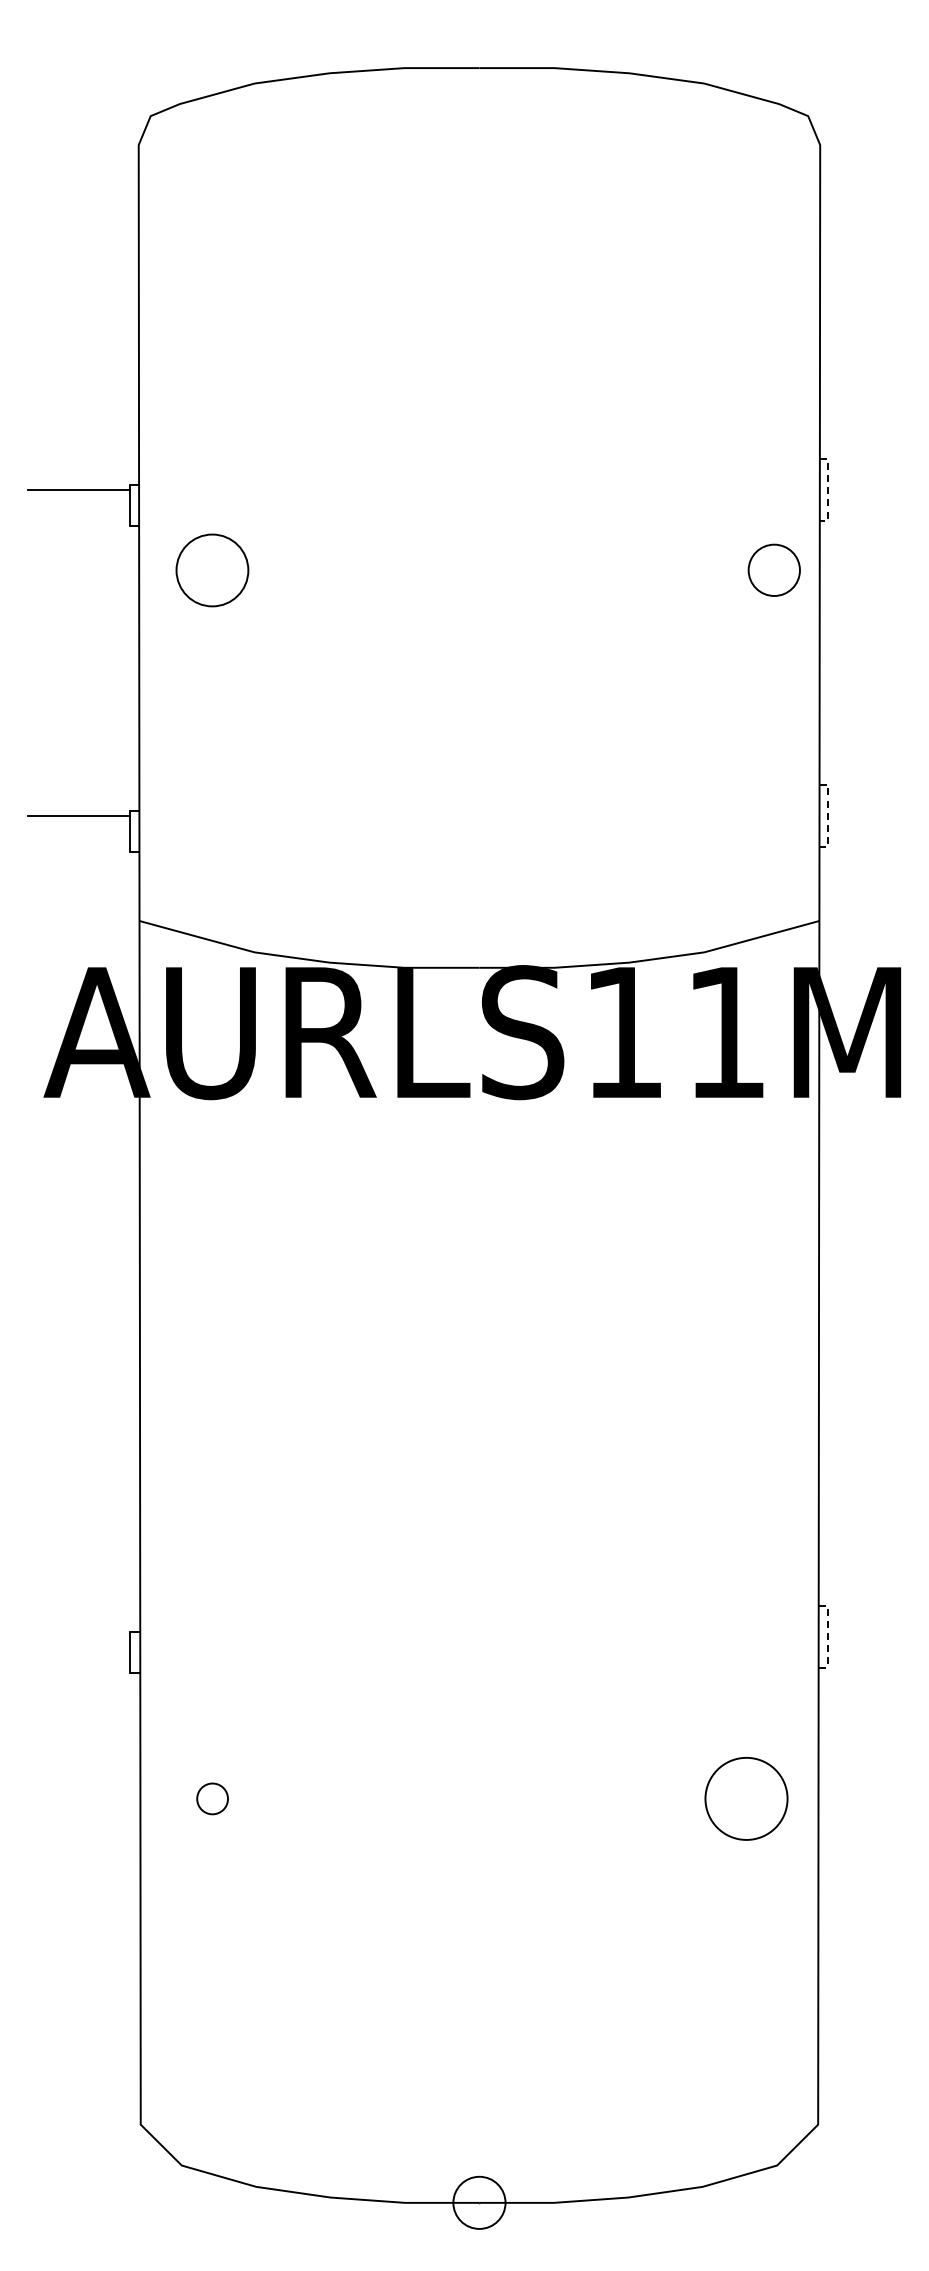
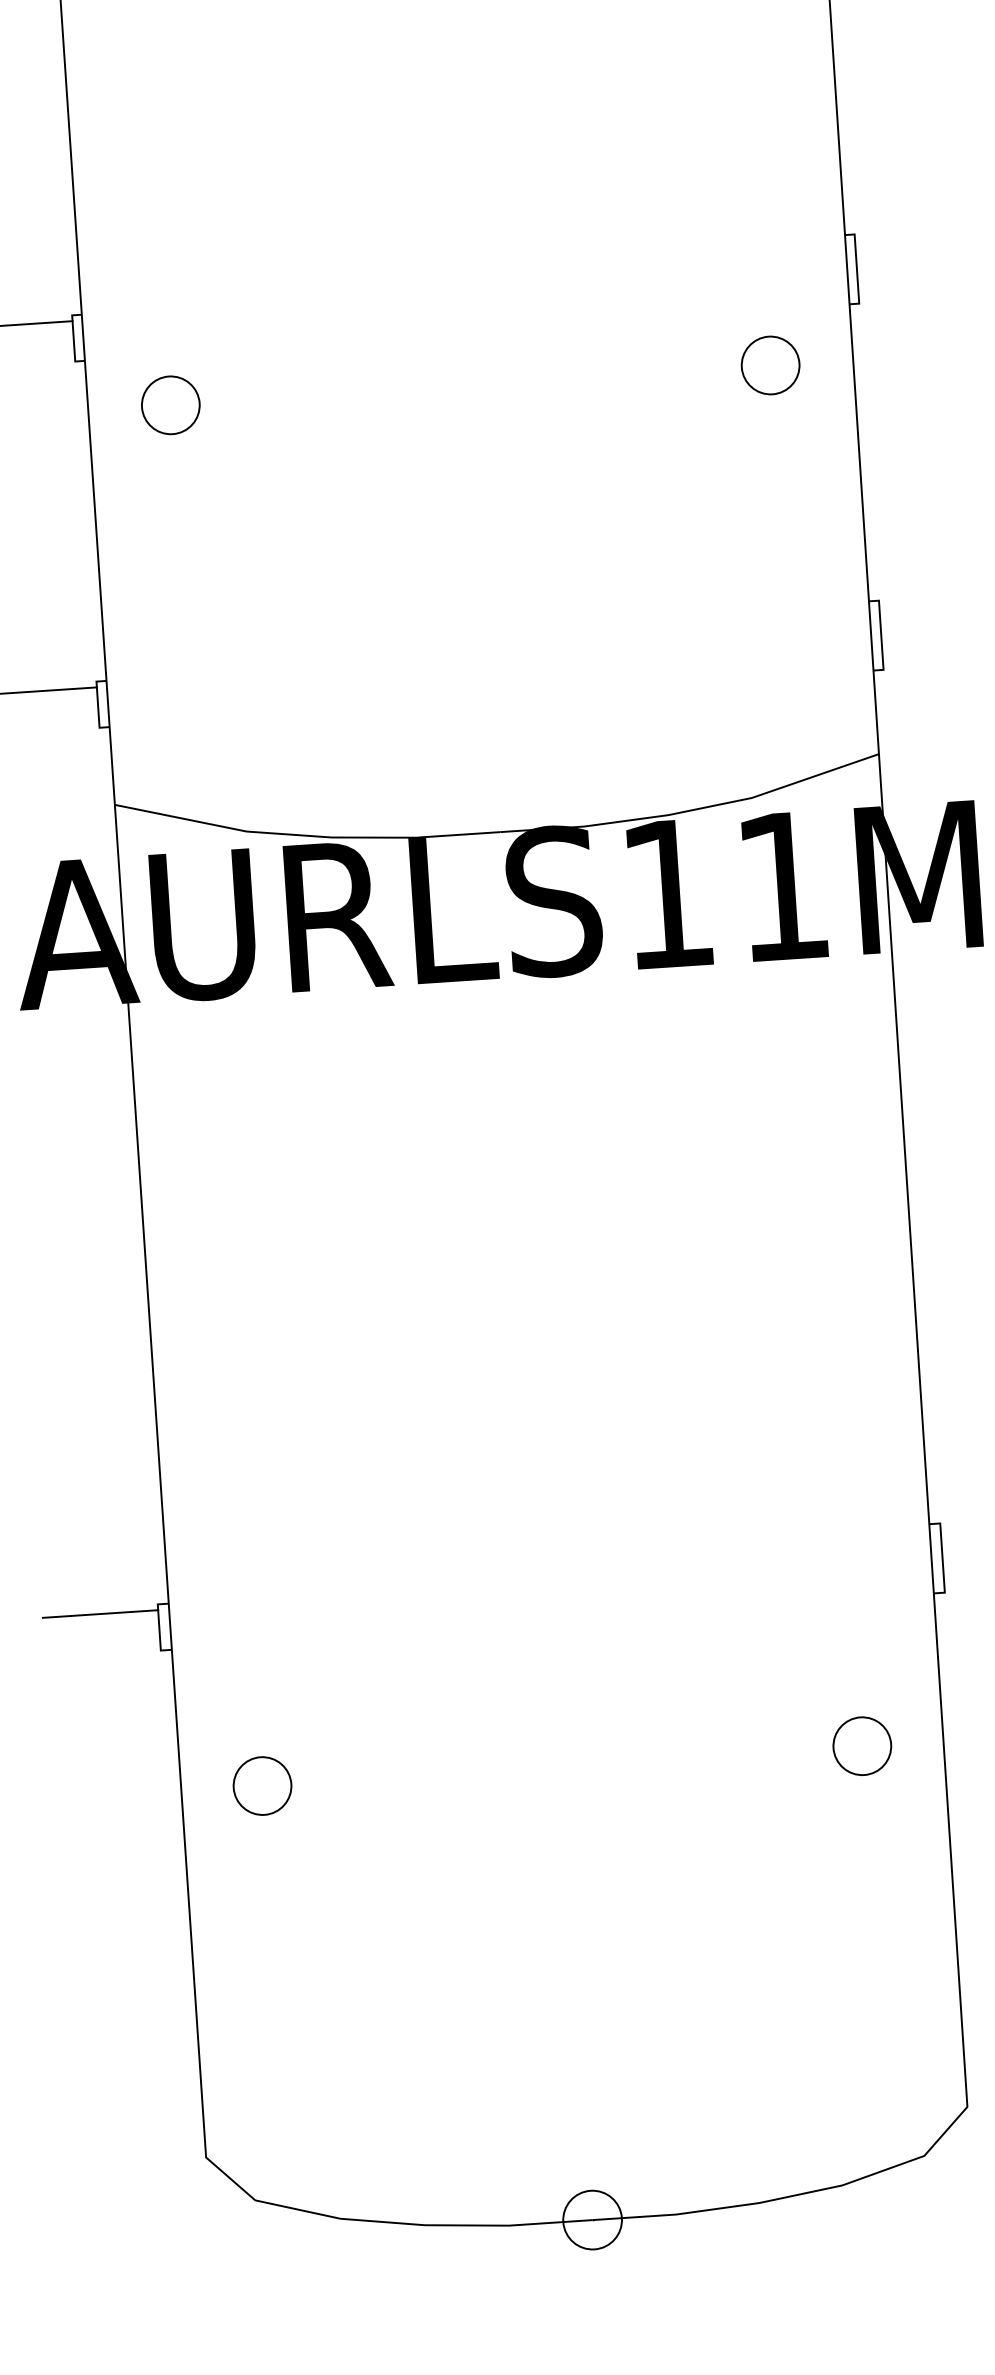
line: (828, 489) -> (856, 268), dashed -> solid
circle: (212, 569) -> (170, 404), size x0.71
circle: (773, 569) -> (769, 364), moved
line: (828, 815) -> (881, 634), dashed -> solid
line: (78, 1636) -> (99, 1613), added
line: (828, 1636) -> (942, 1557), dashed -> solid
circle: (212, 1798) -> (262, 1785), size x1.67
circle: (745, 1798) -> (861, 1745), size x0.62

